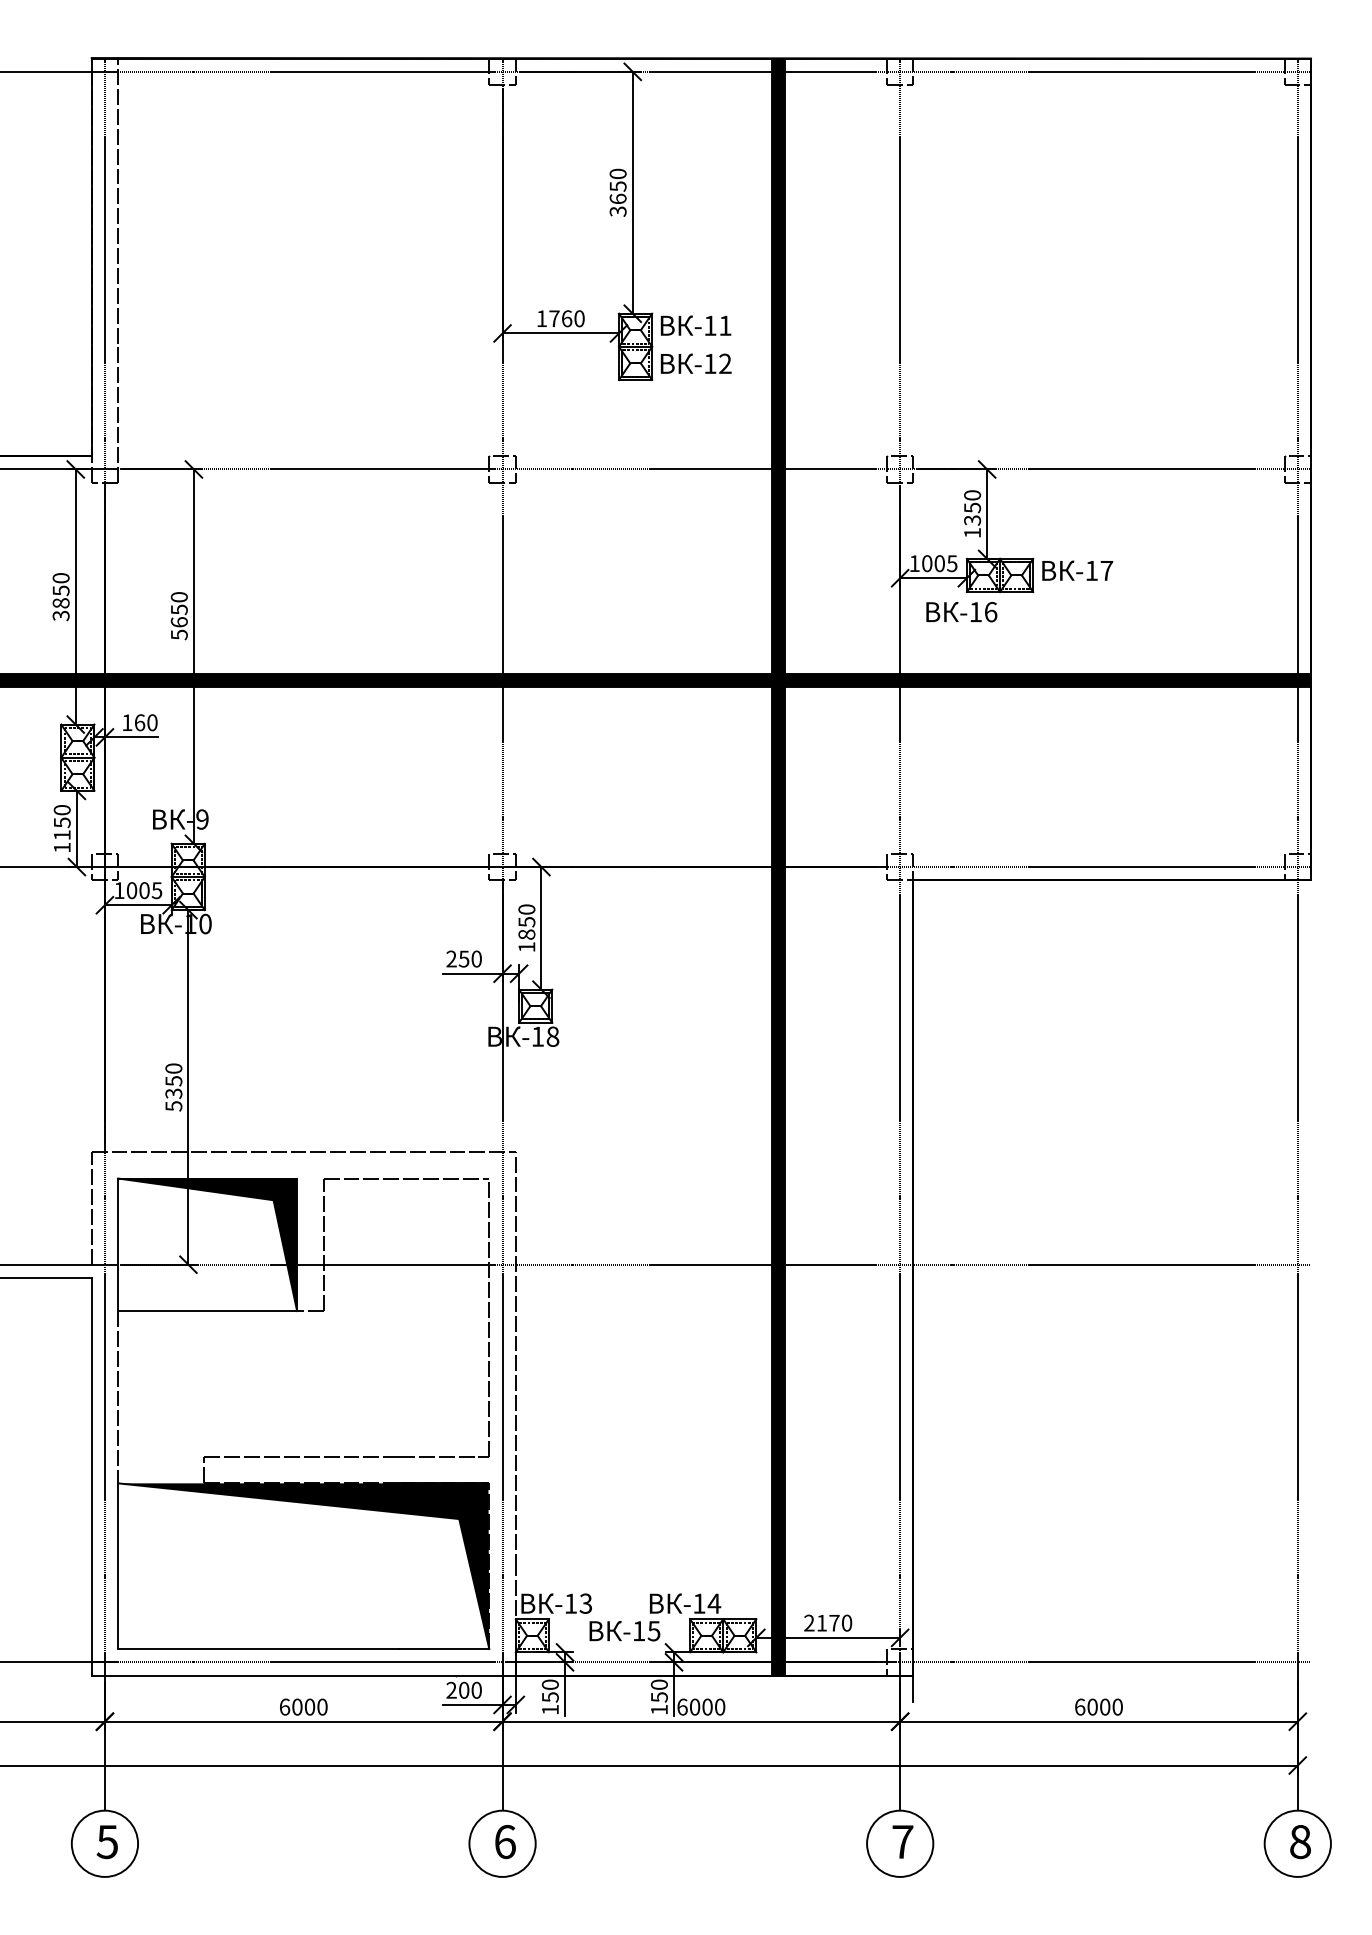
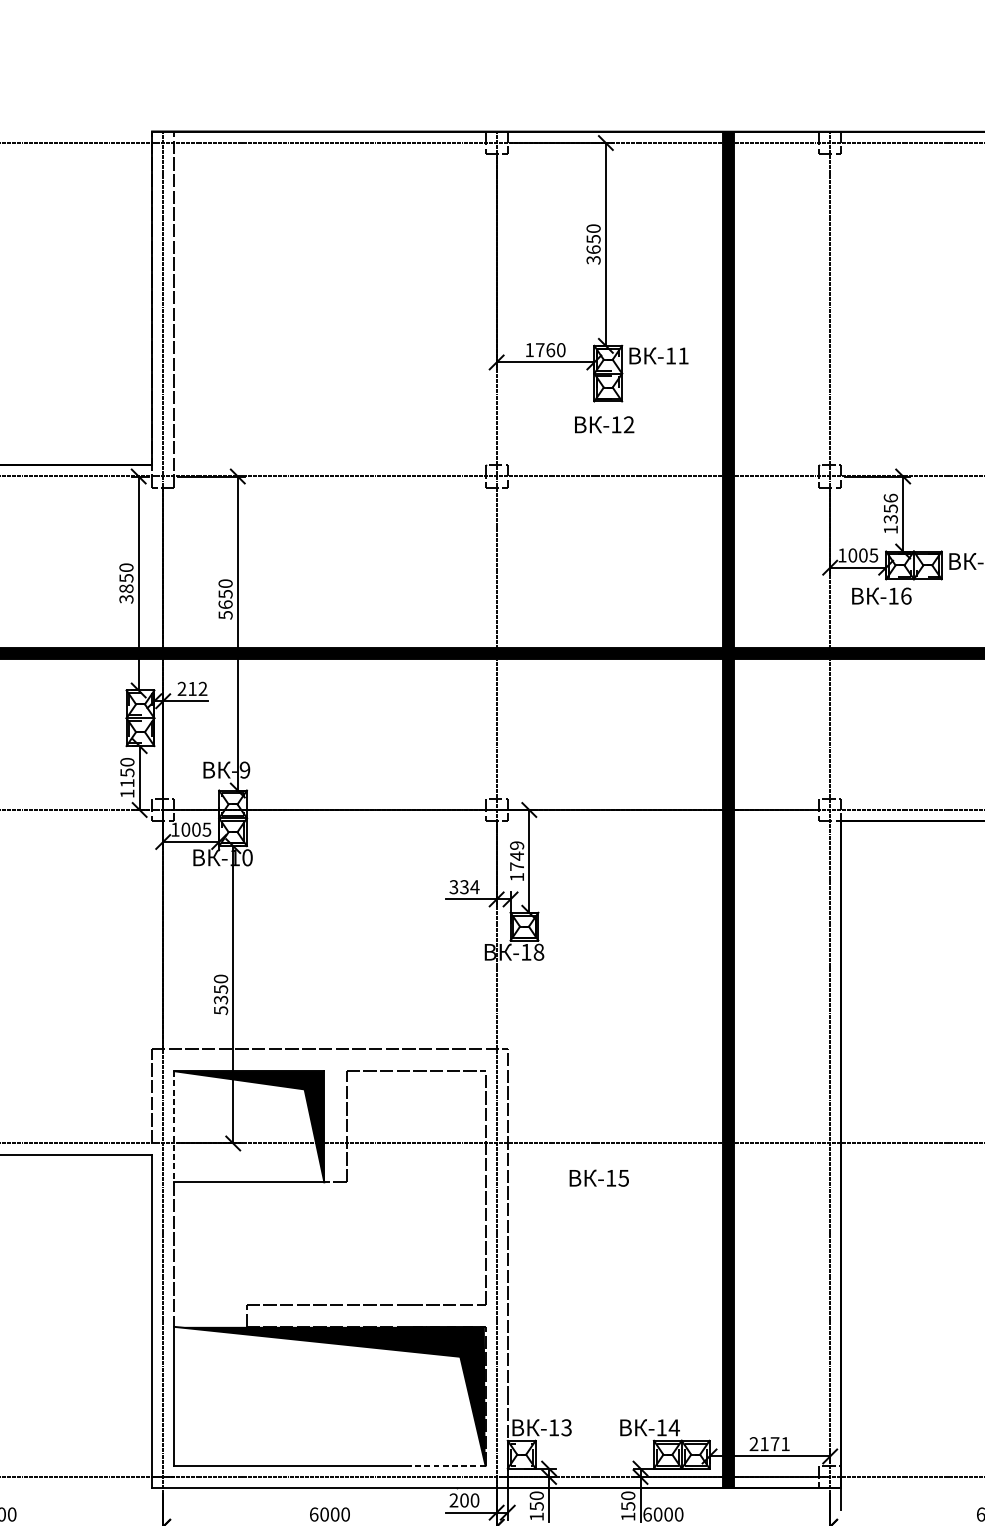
text: (695, 363) -> (603, 424), moved
text: (972, 495) -> (890, 498), 1350 -> 1356
text: (139, 722) -> (192, 688), 160 -> 212
text: (526, 921) -> (516, 855), 1850 -> 1749
text: (464, 958) -> (464, 886), 250 -> 334
line: (118, 1245) -> (174, 1127), solid -> dashed
text: (847, 1622) -> (785, 1443), 2170 -> 2171
text: (624, 1631) -> (598, 1178), moved
line: (443, 1649) -> (447, 1466), solid -> dashed

